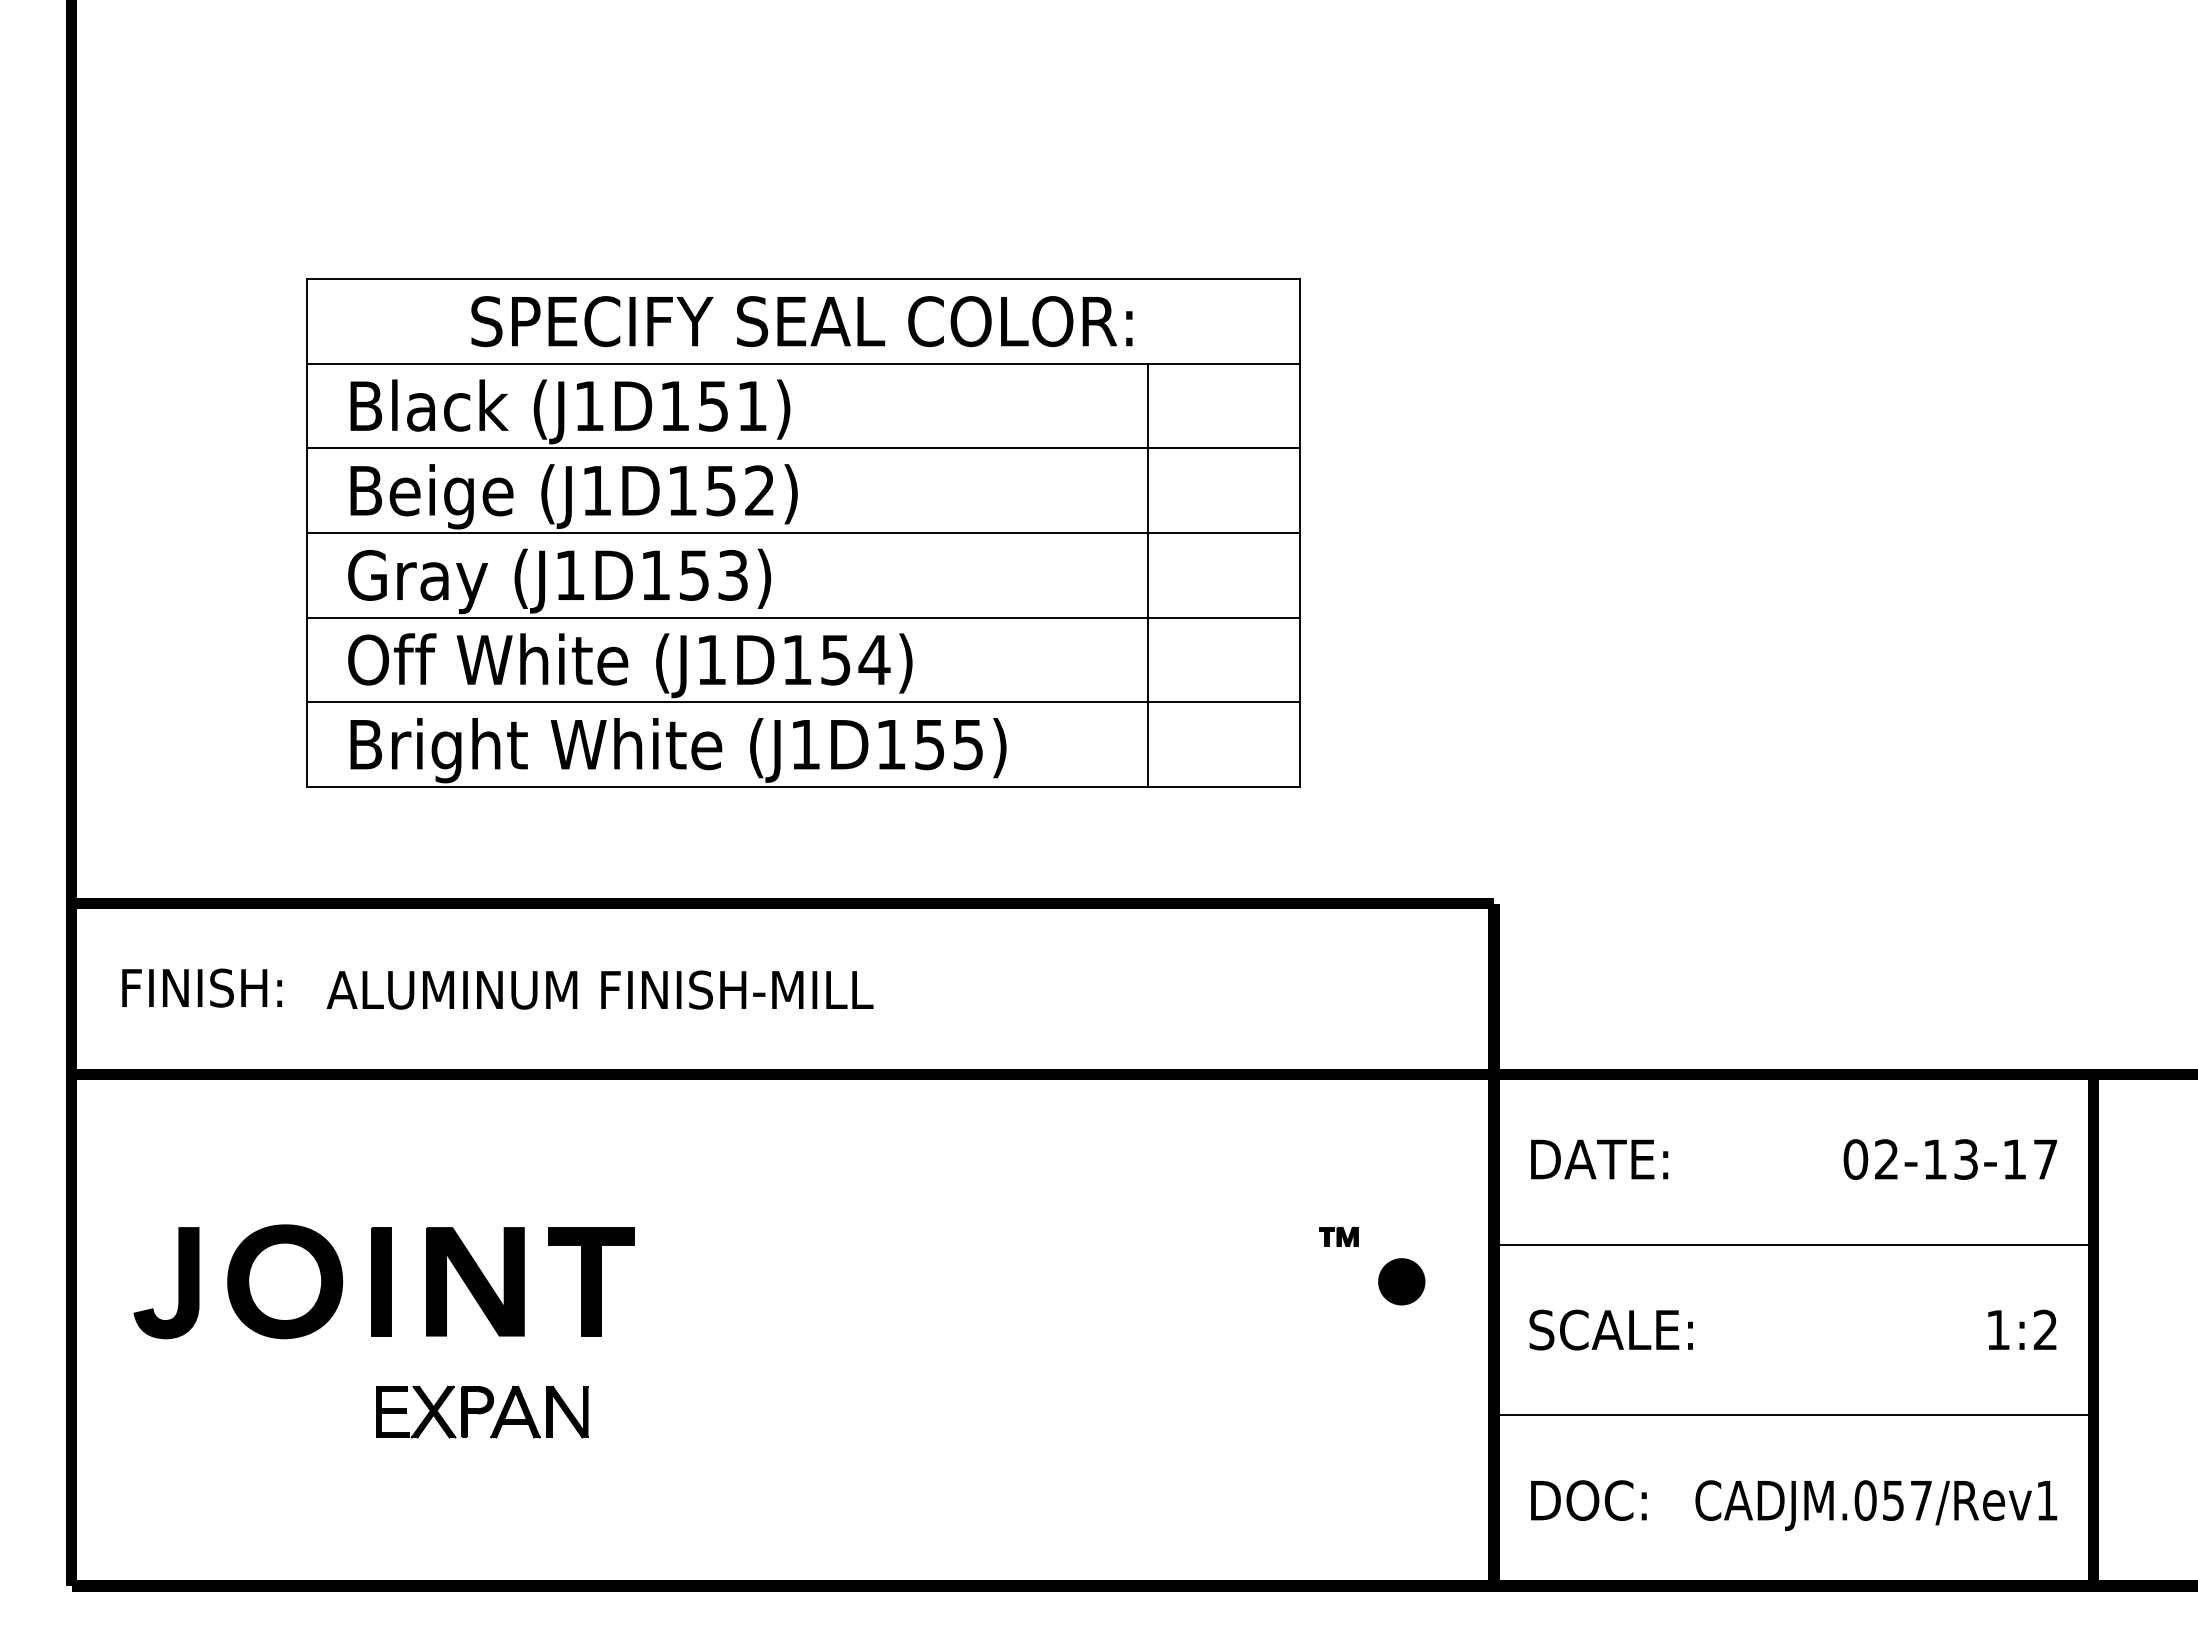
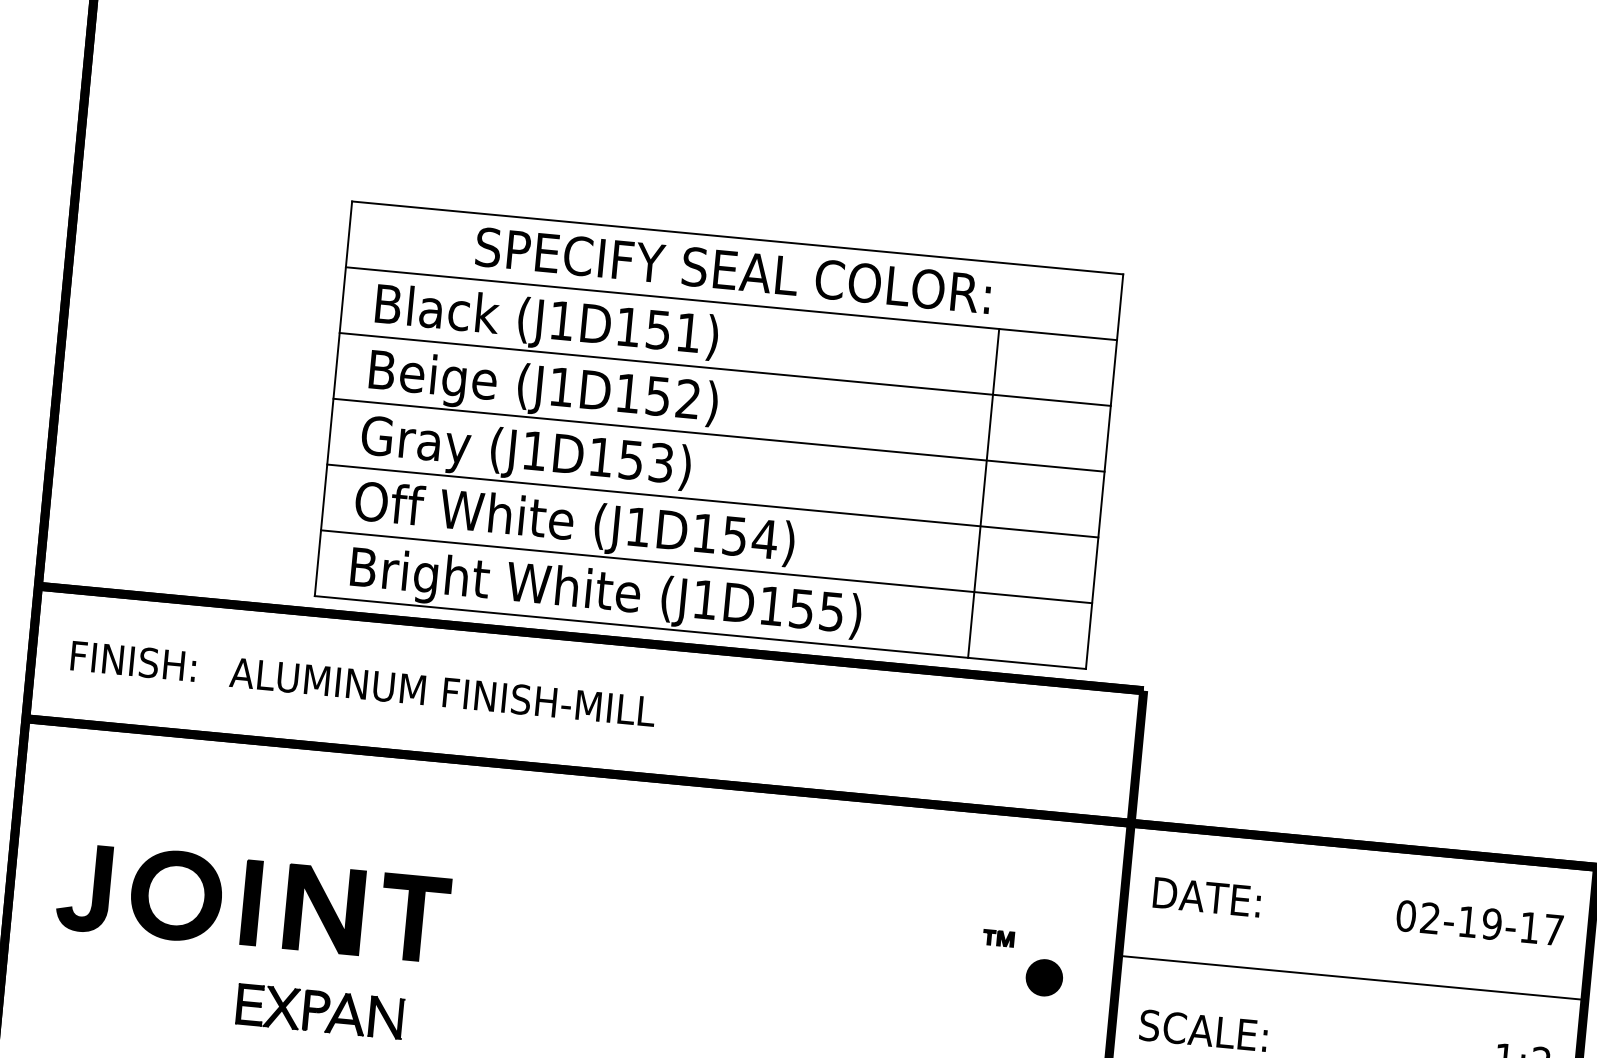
part: (803, 532) -> (719, 434), moved
text: (1966, 1159) -> (1492, 924), 02-13-17 -> 02-19-17

